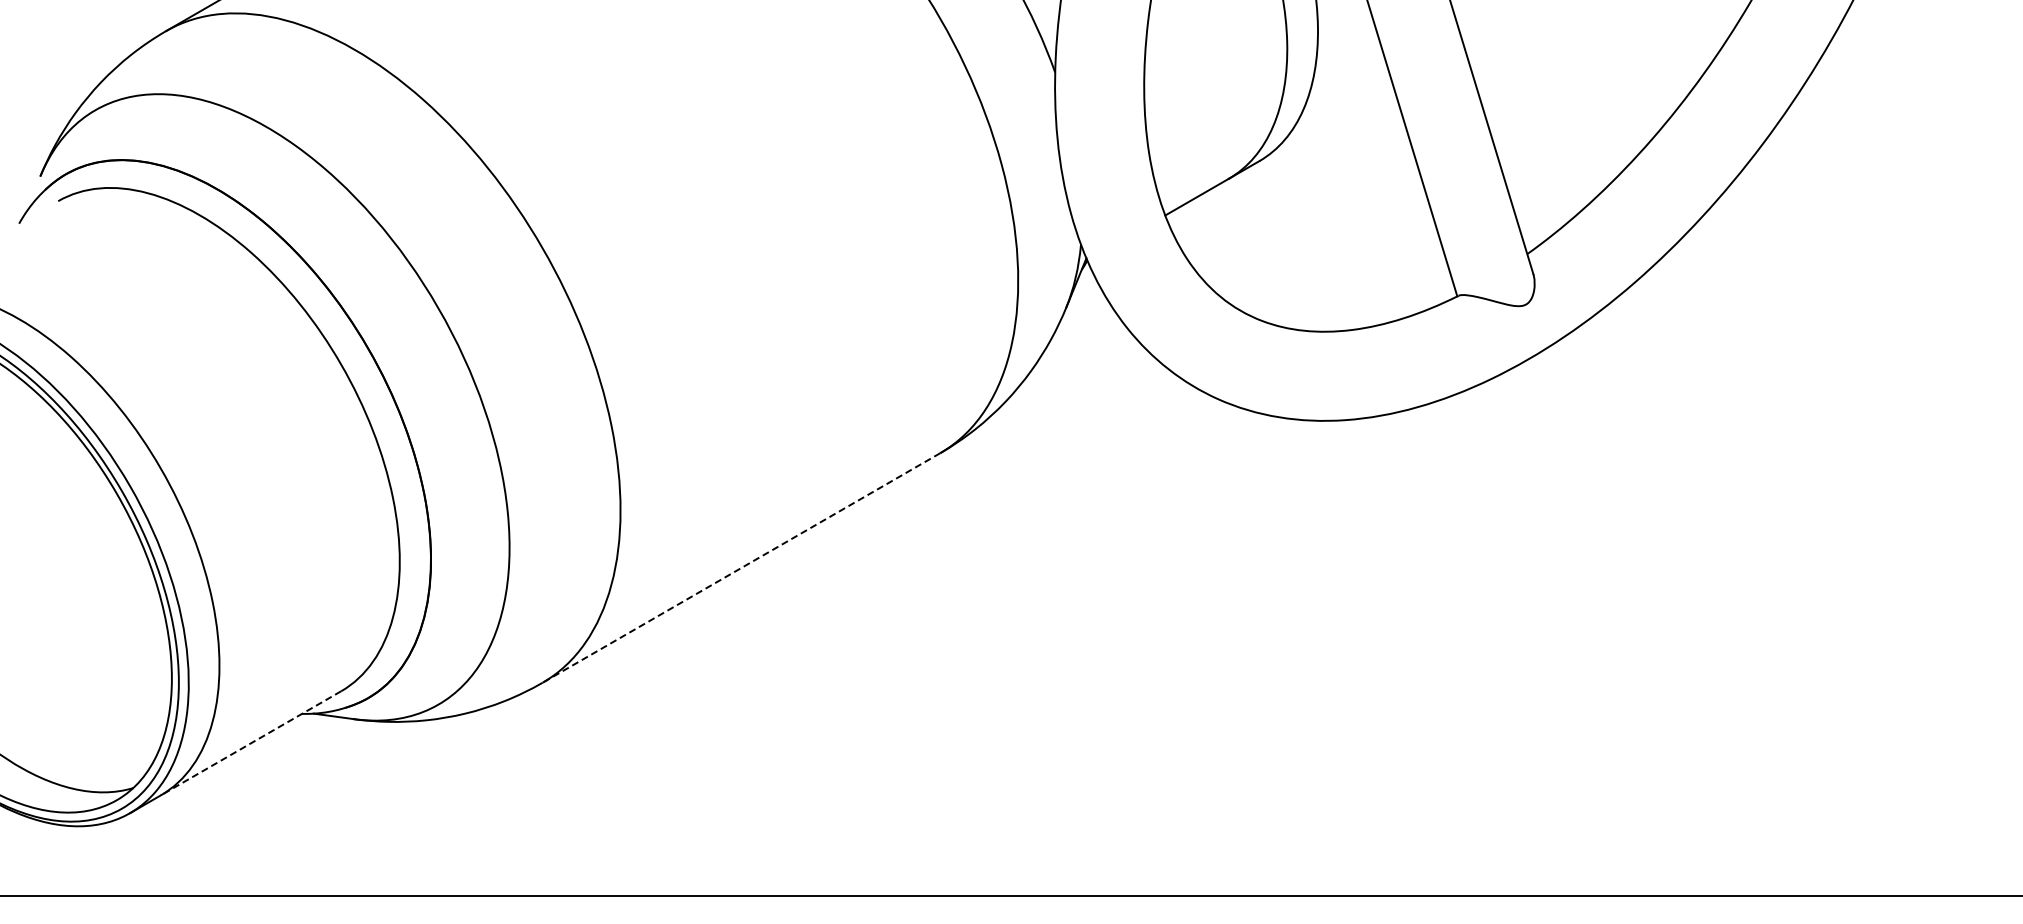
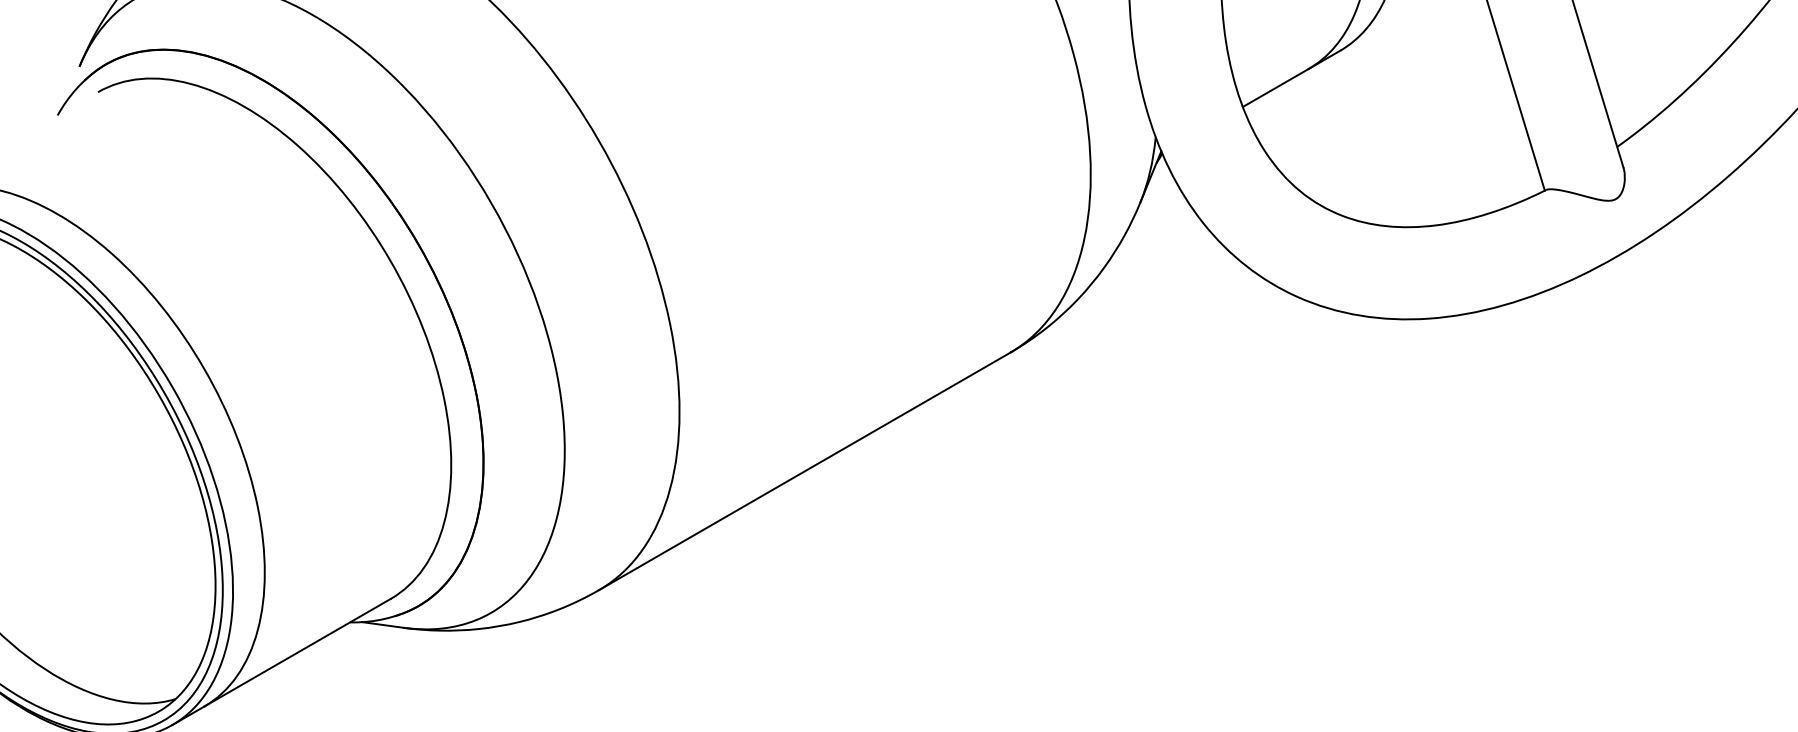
line: (741, 567) -> (804, 471), dashed -> solid
line: (250, 743) -> (296, 653), dashed -> solid

